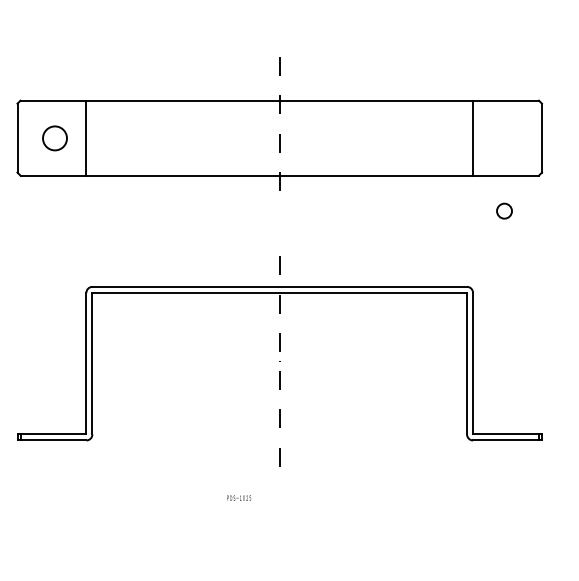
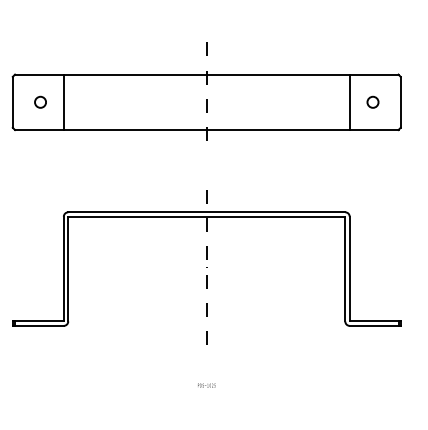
circle: (54, 137) -> (40, 101), size x0.62
circle: (503, 210) -> (372, 101), moved
text: (238, 498) -> (206, 385), moved

